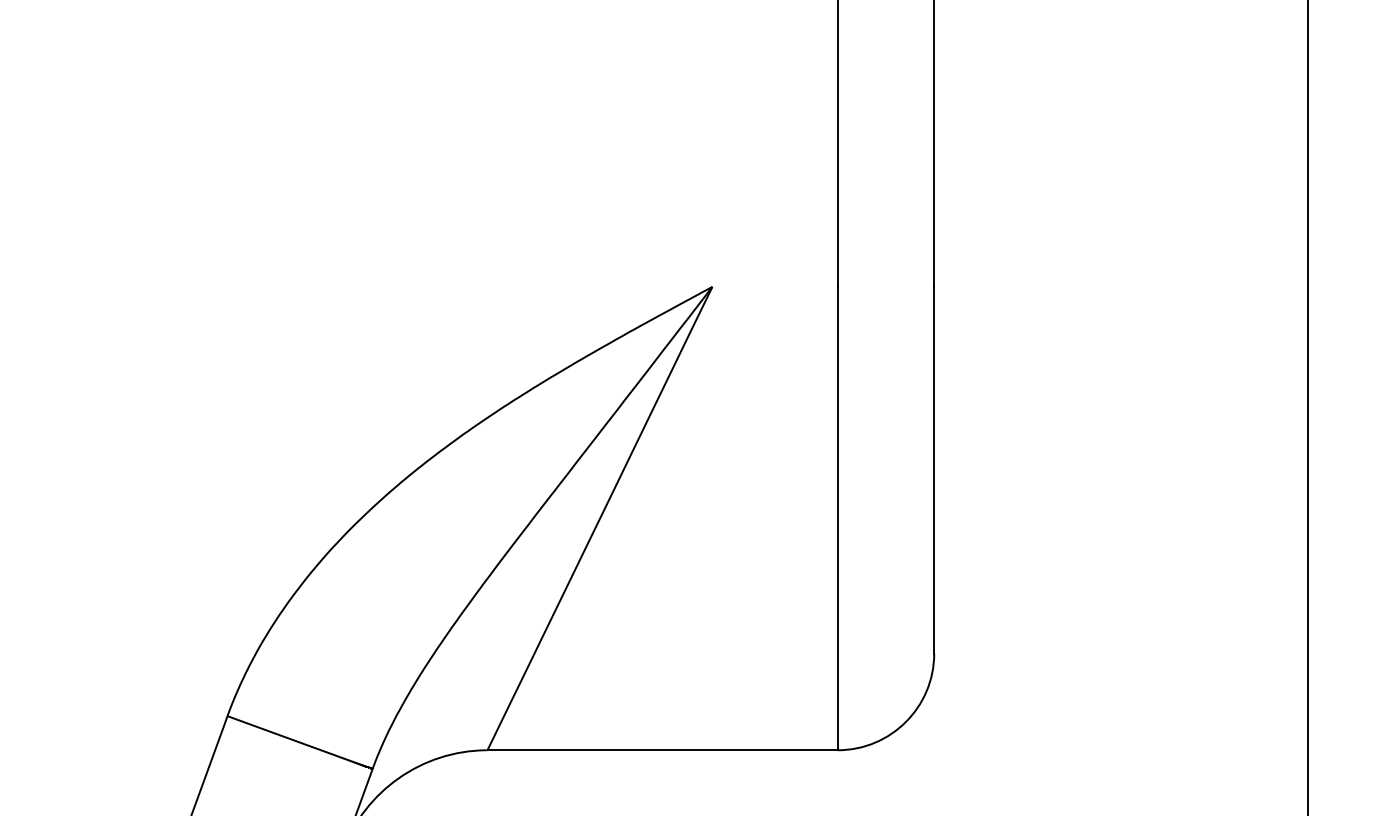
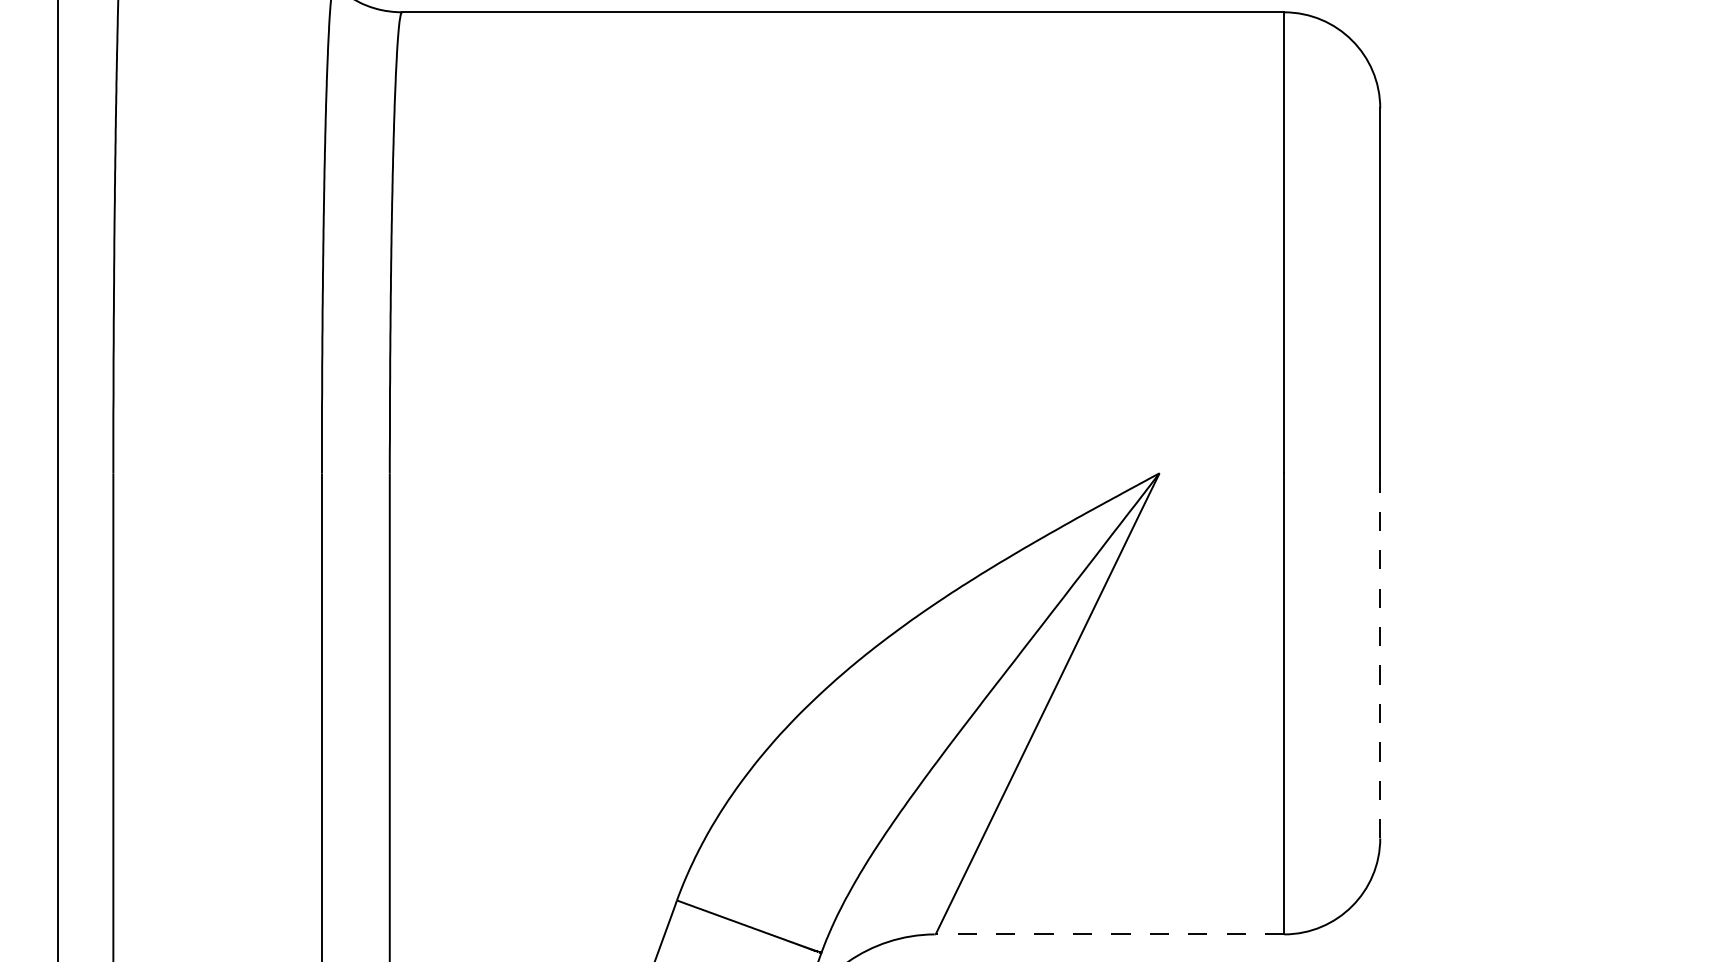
line: (934, 469) -> (1380, 655), solid -> dashed
line: (662, 750) -> (1109, 934), solid -> dashed

